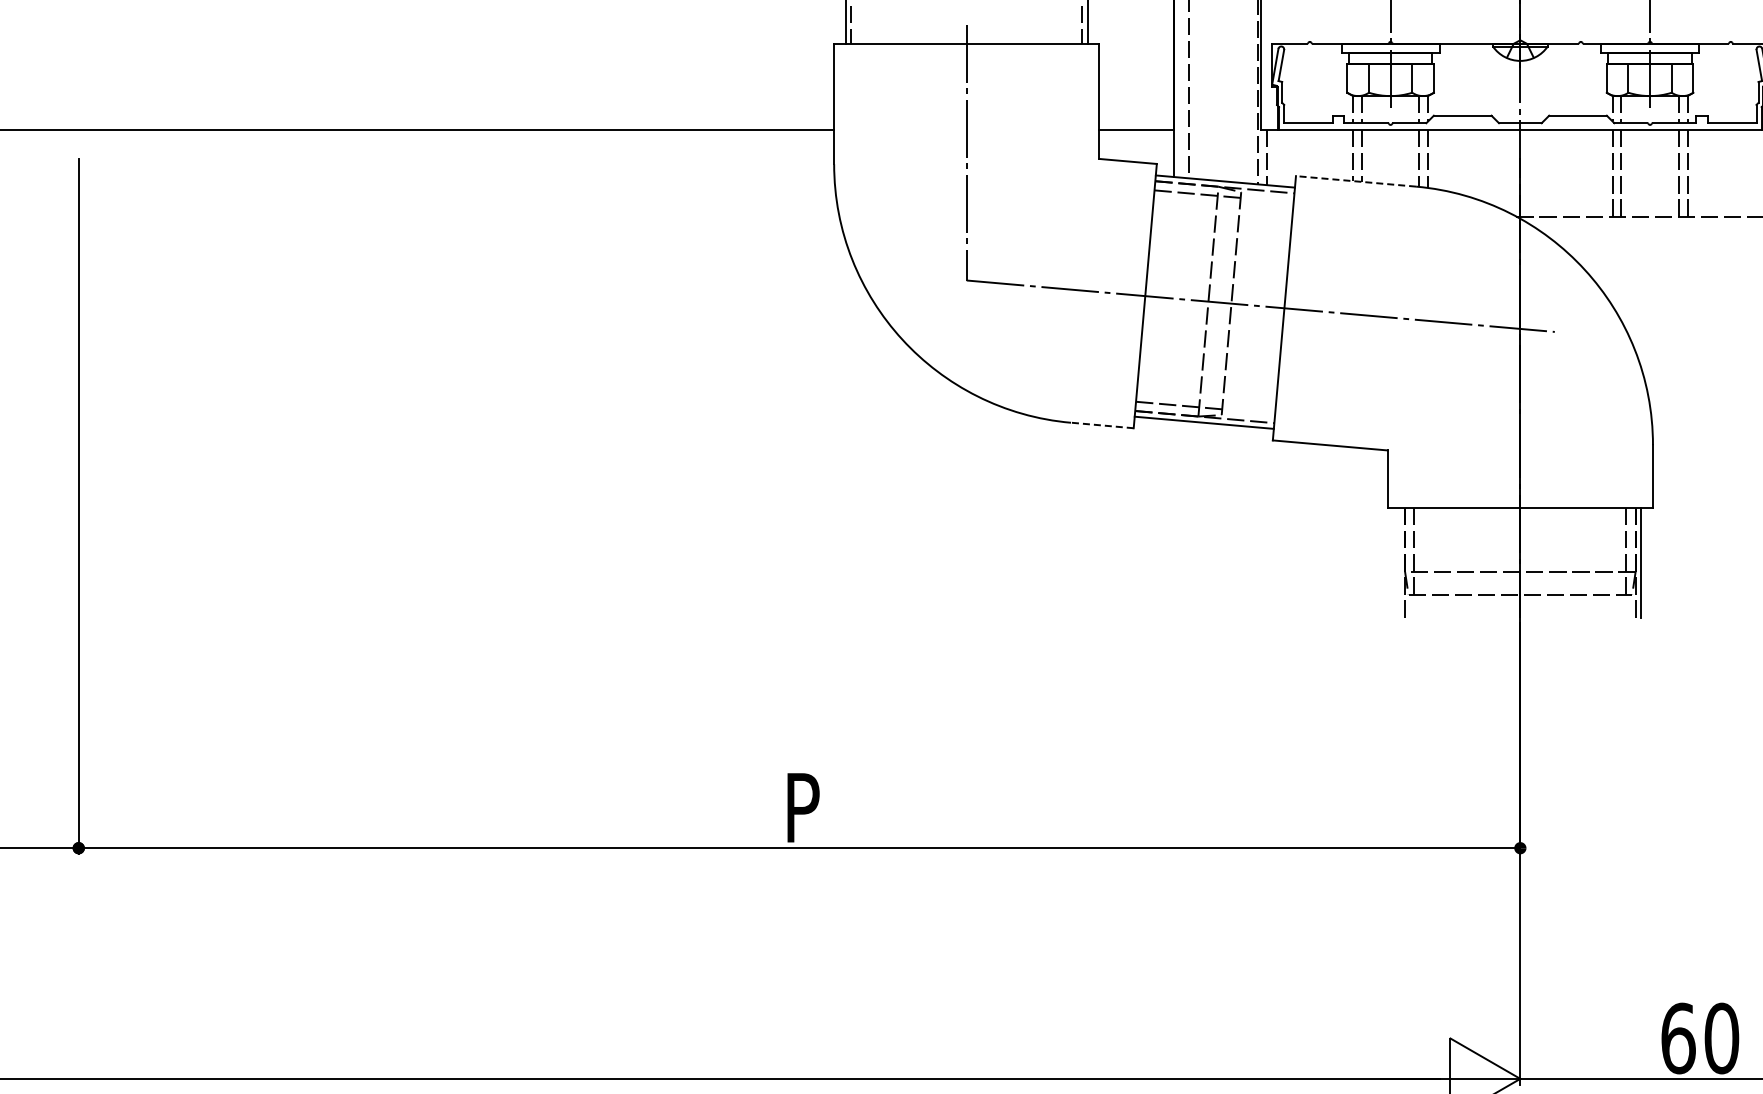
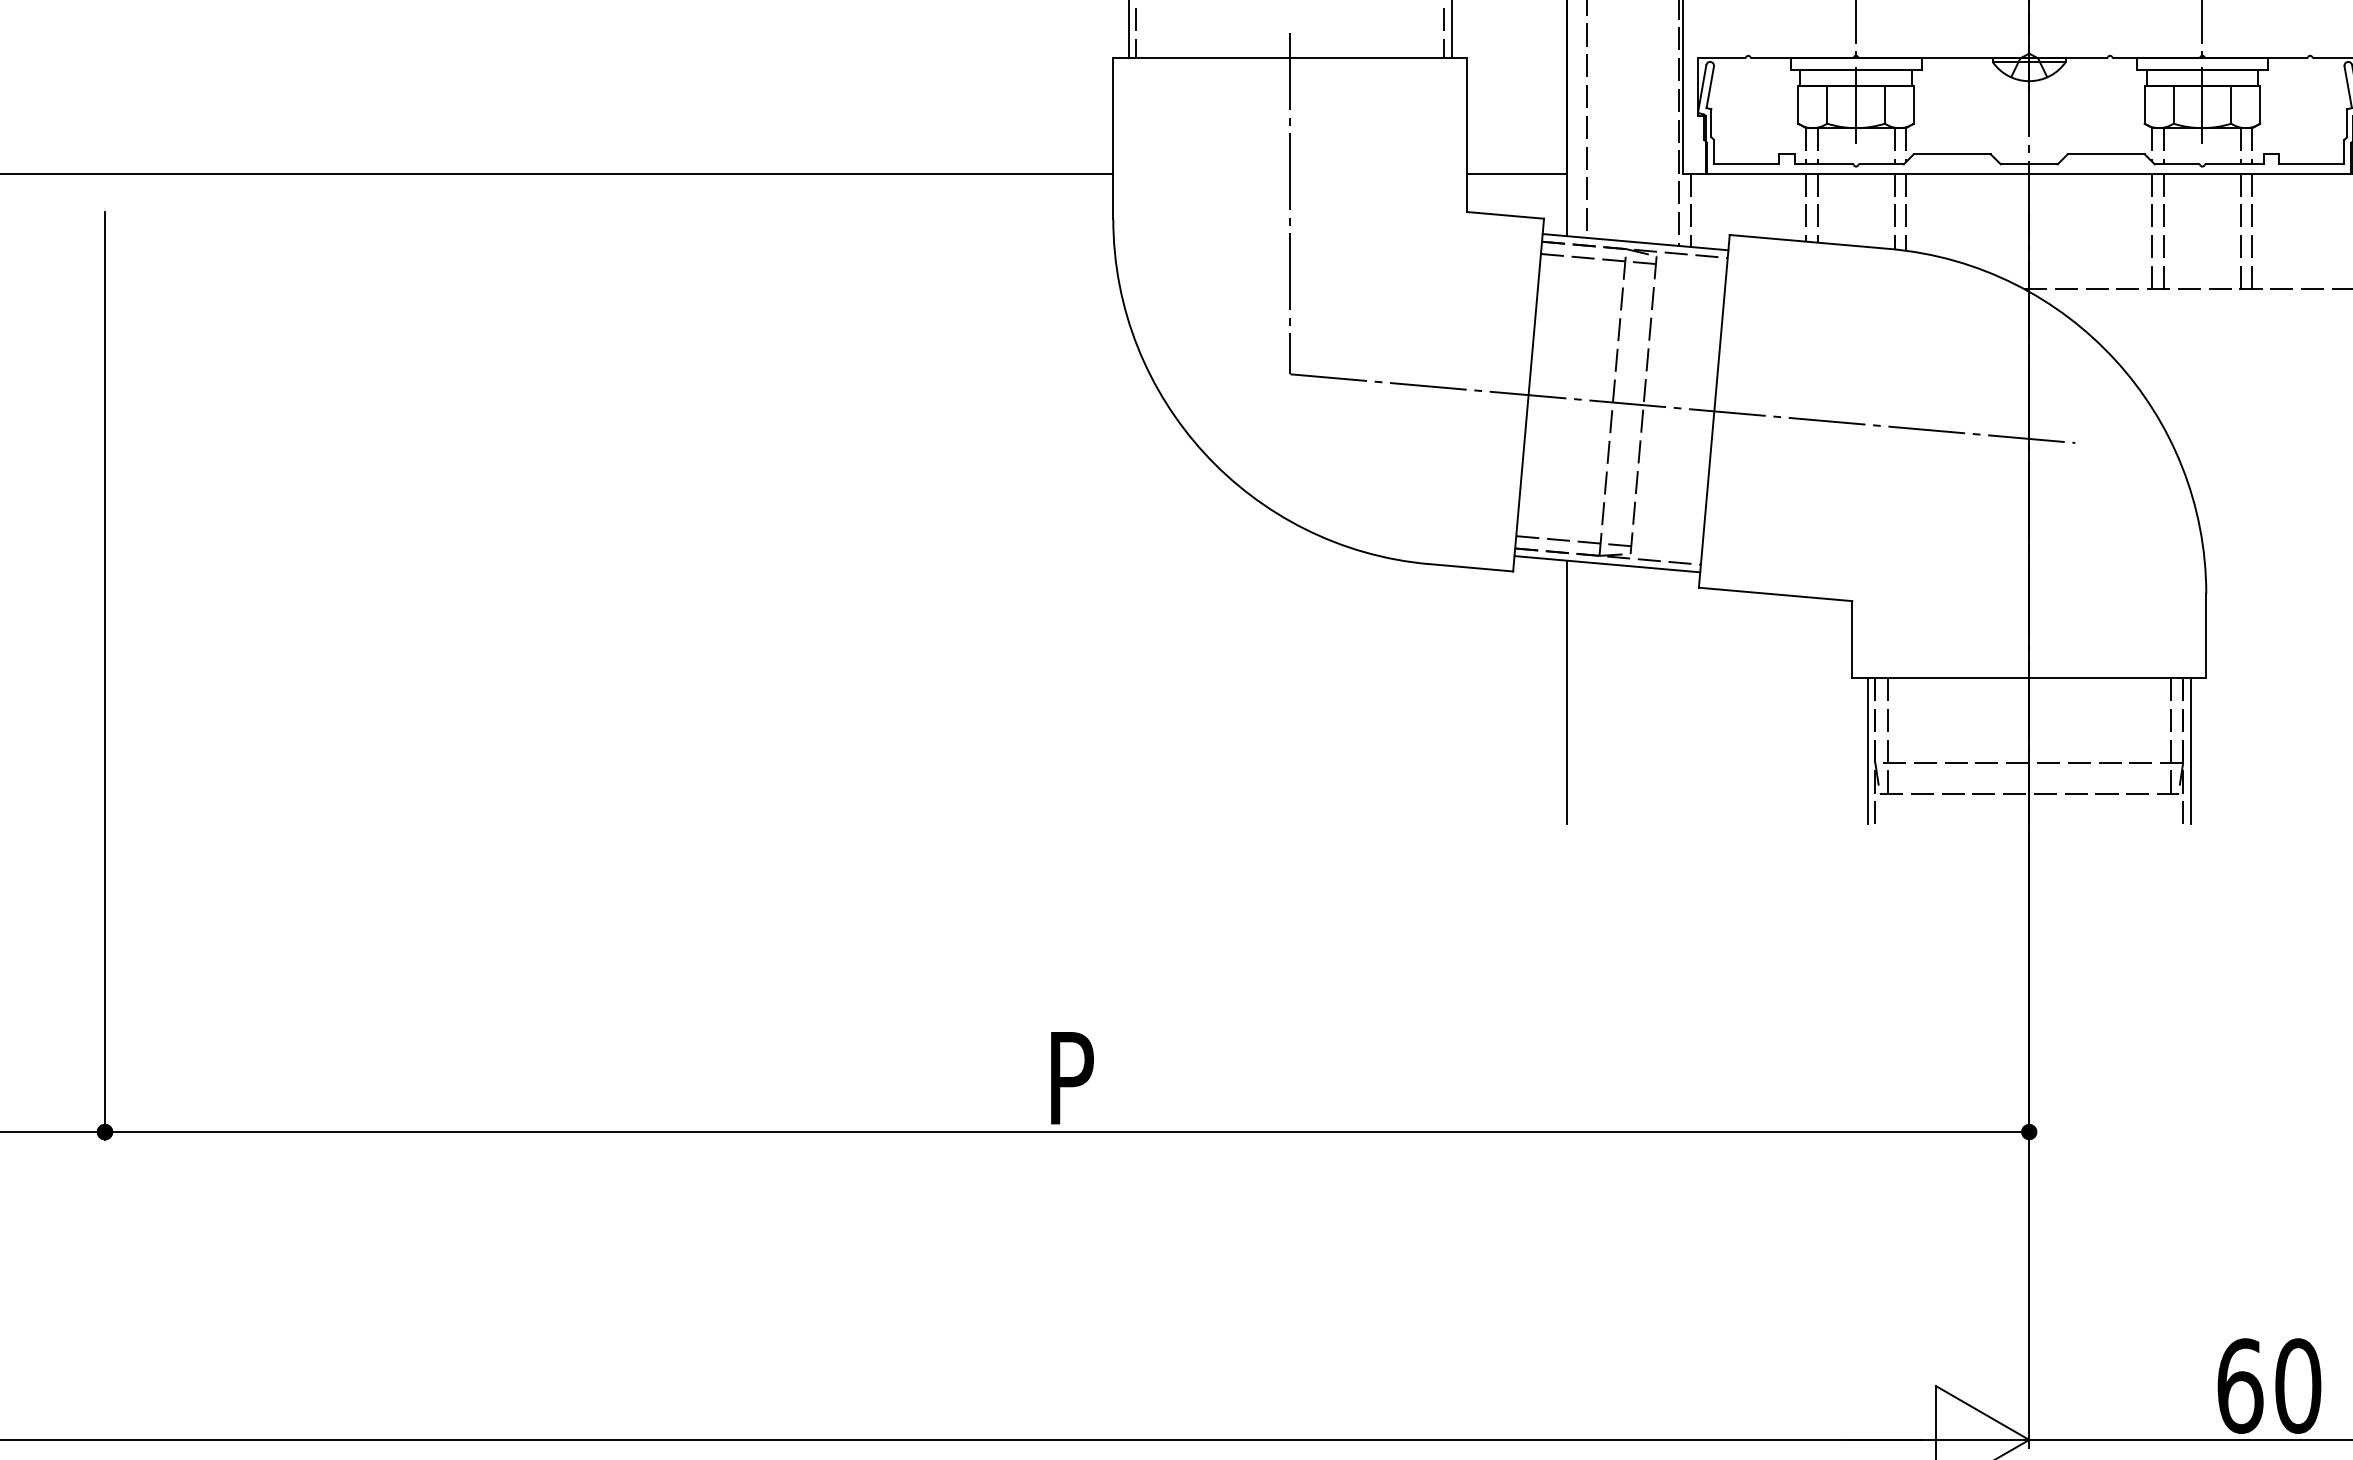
line: (1355, 181) -> (1809, 242), dashed -> solid
line: (1101, 425) -> (1470, 567), dashed -> solid
line: (1174, 518) -> (1567, 691), added
line: (1399, 562) -> (1867, 750), added

